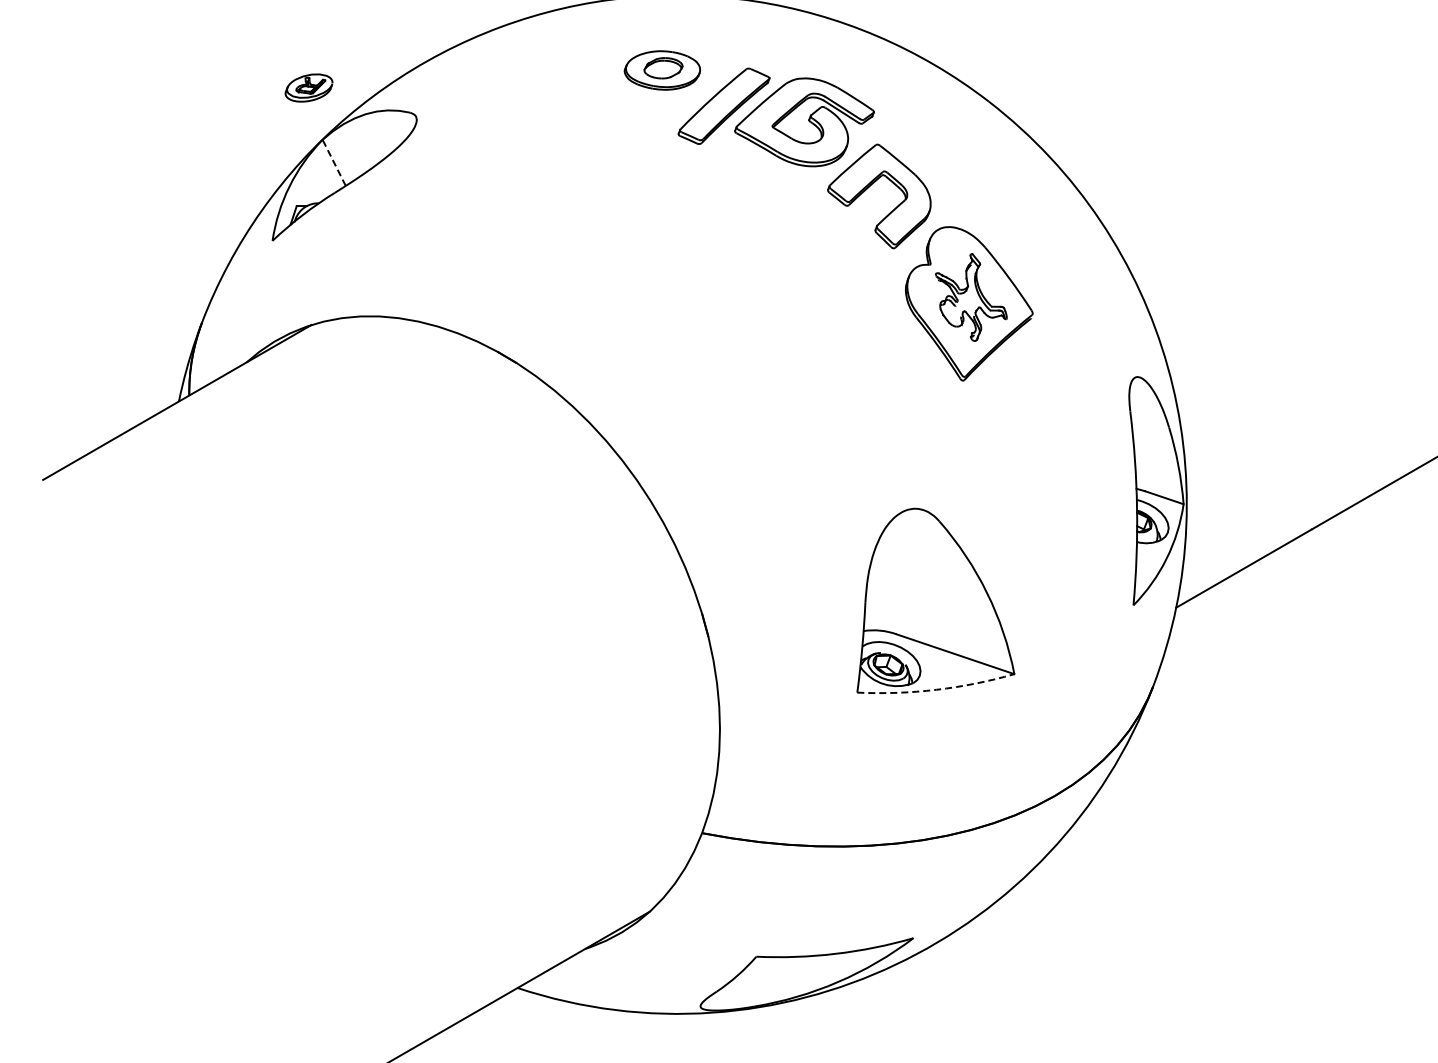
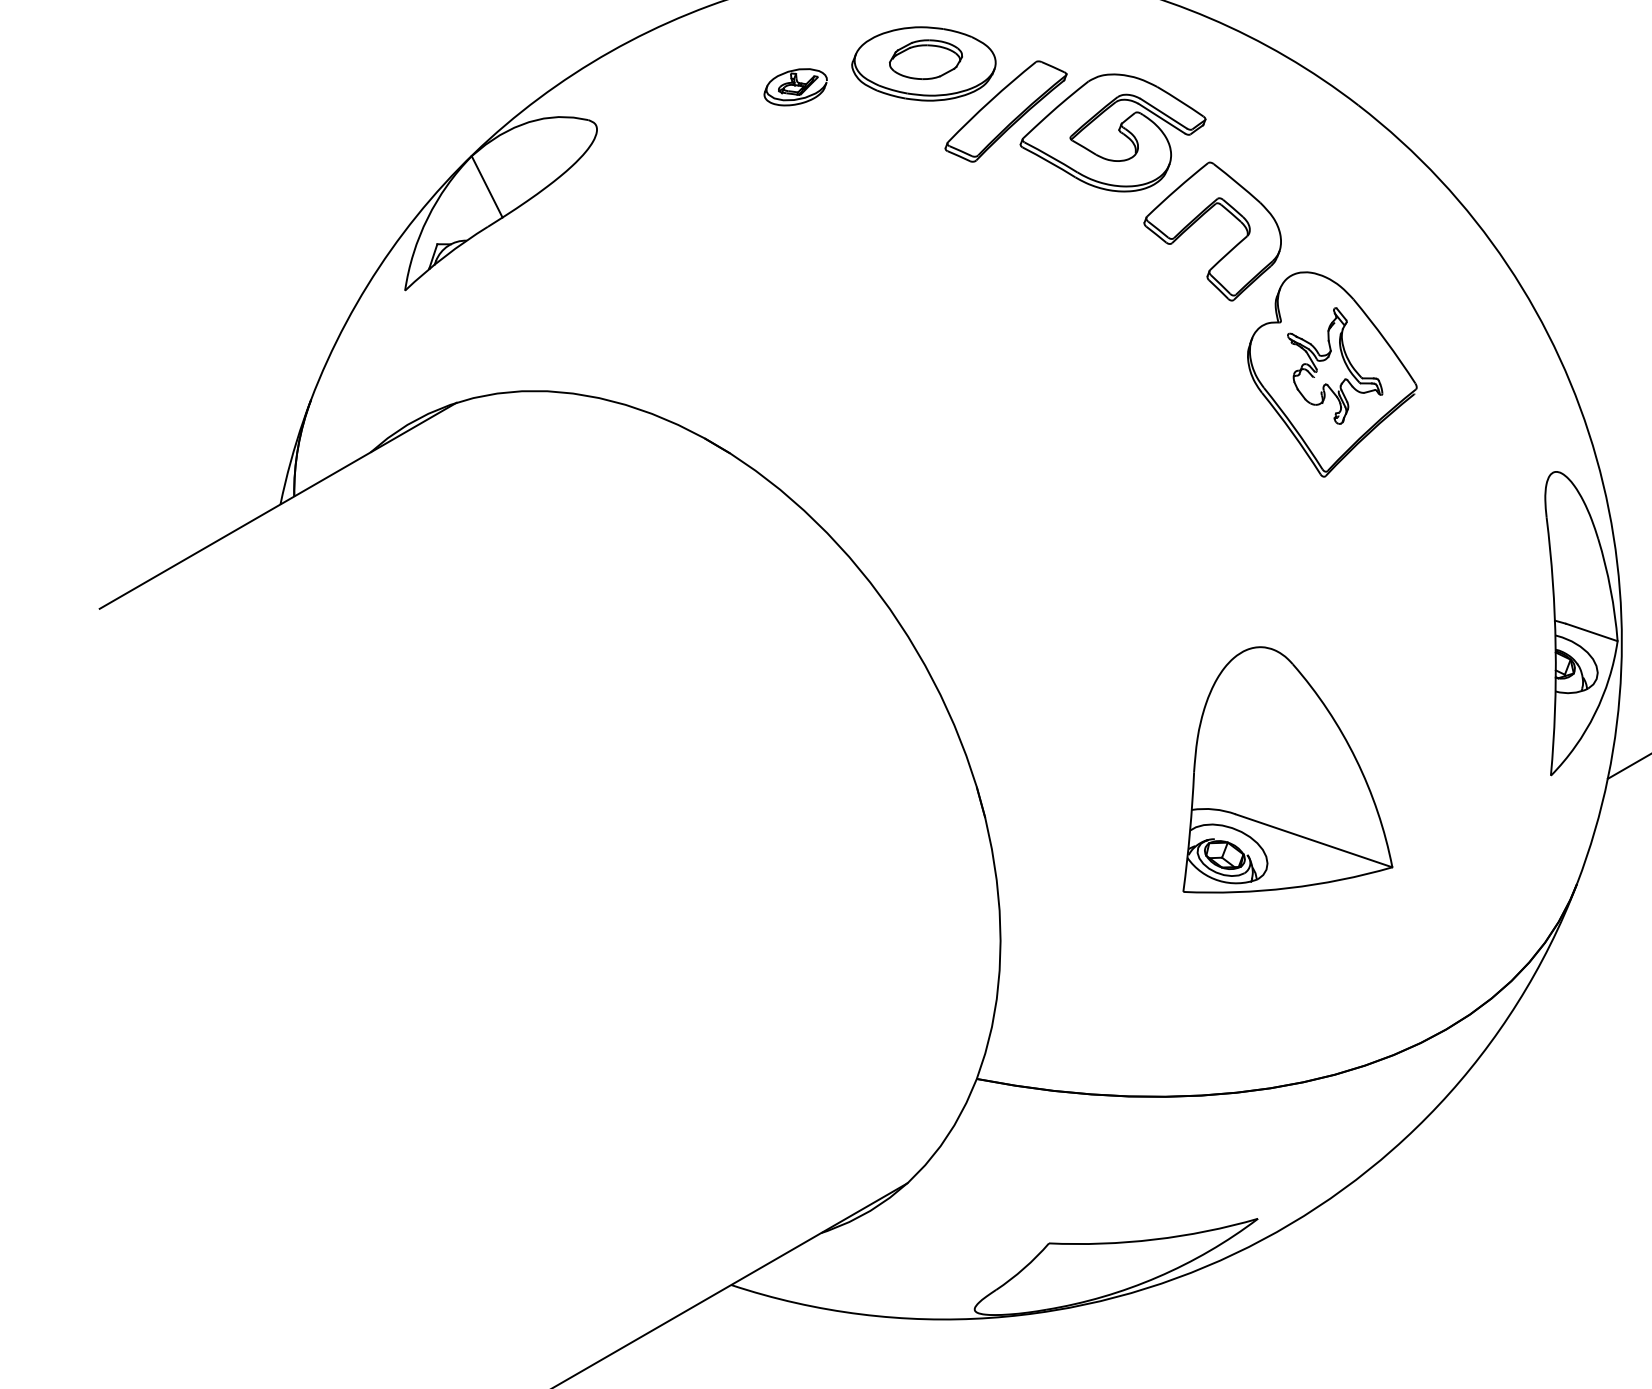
part: (662, 70) -> (924, 63), size x1.43
part: (308, 87) -> (794, 86), moved
line: (334, 162) -> (487, 186), dashed -> solid
arc: (936, 689) -> (1288, 887), dashed -> solid

